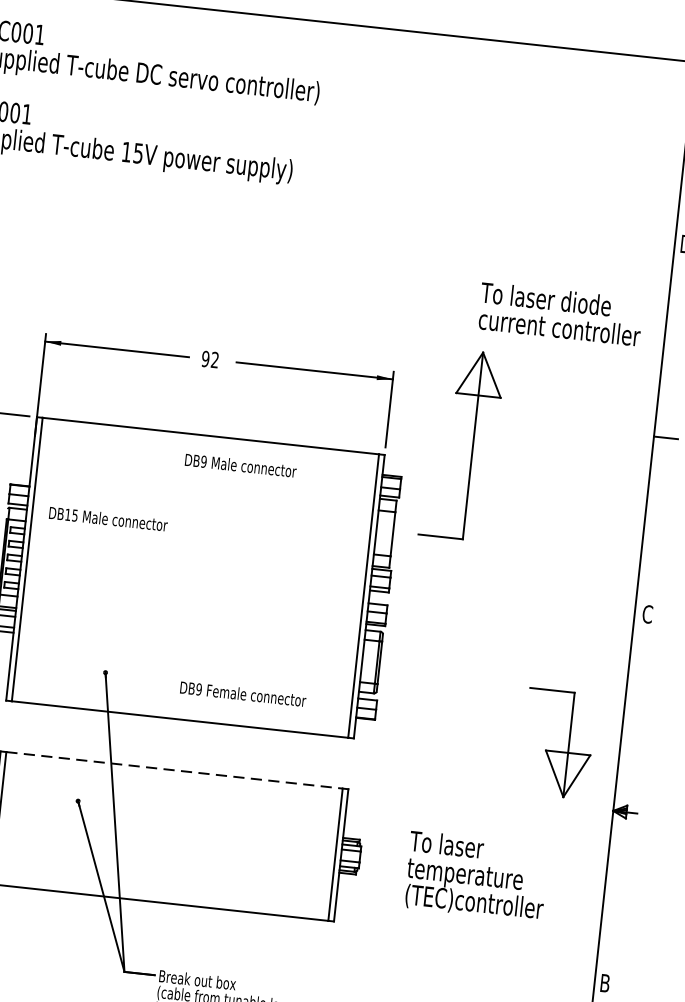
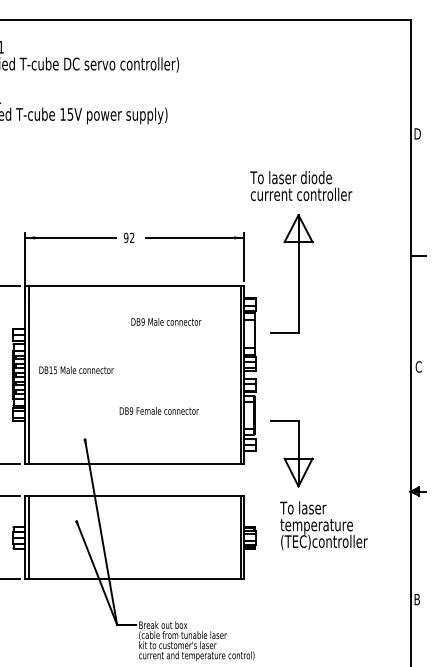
text: (561, 313) -> (301, 185), moved
text: (241, 465) -> (166, 321), moved
text: (108, 518) -> (76, 369), moved
text: (242, 693) -> (158, 410), moved
part: (557, 743) -> (291, 453), moved
line: (174, 770) -> (134, 496), dashed -> solid
text: (475, 876) -> (323, 525), moved

